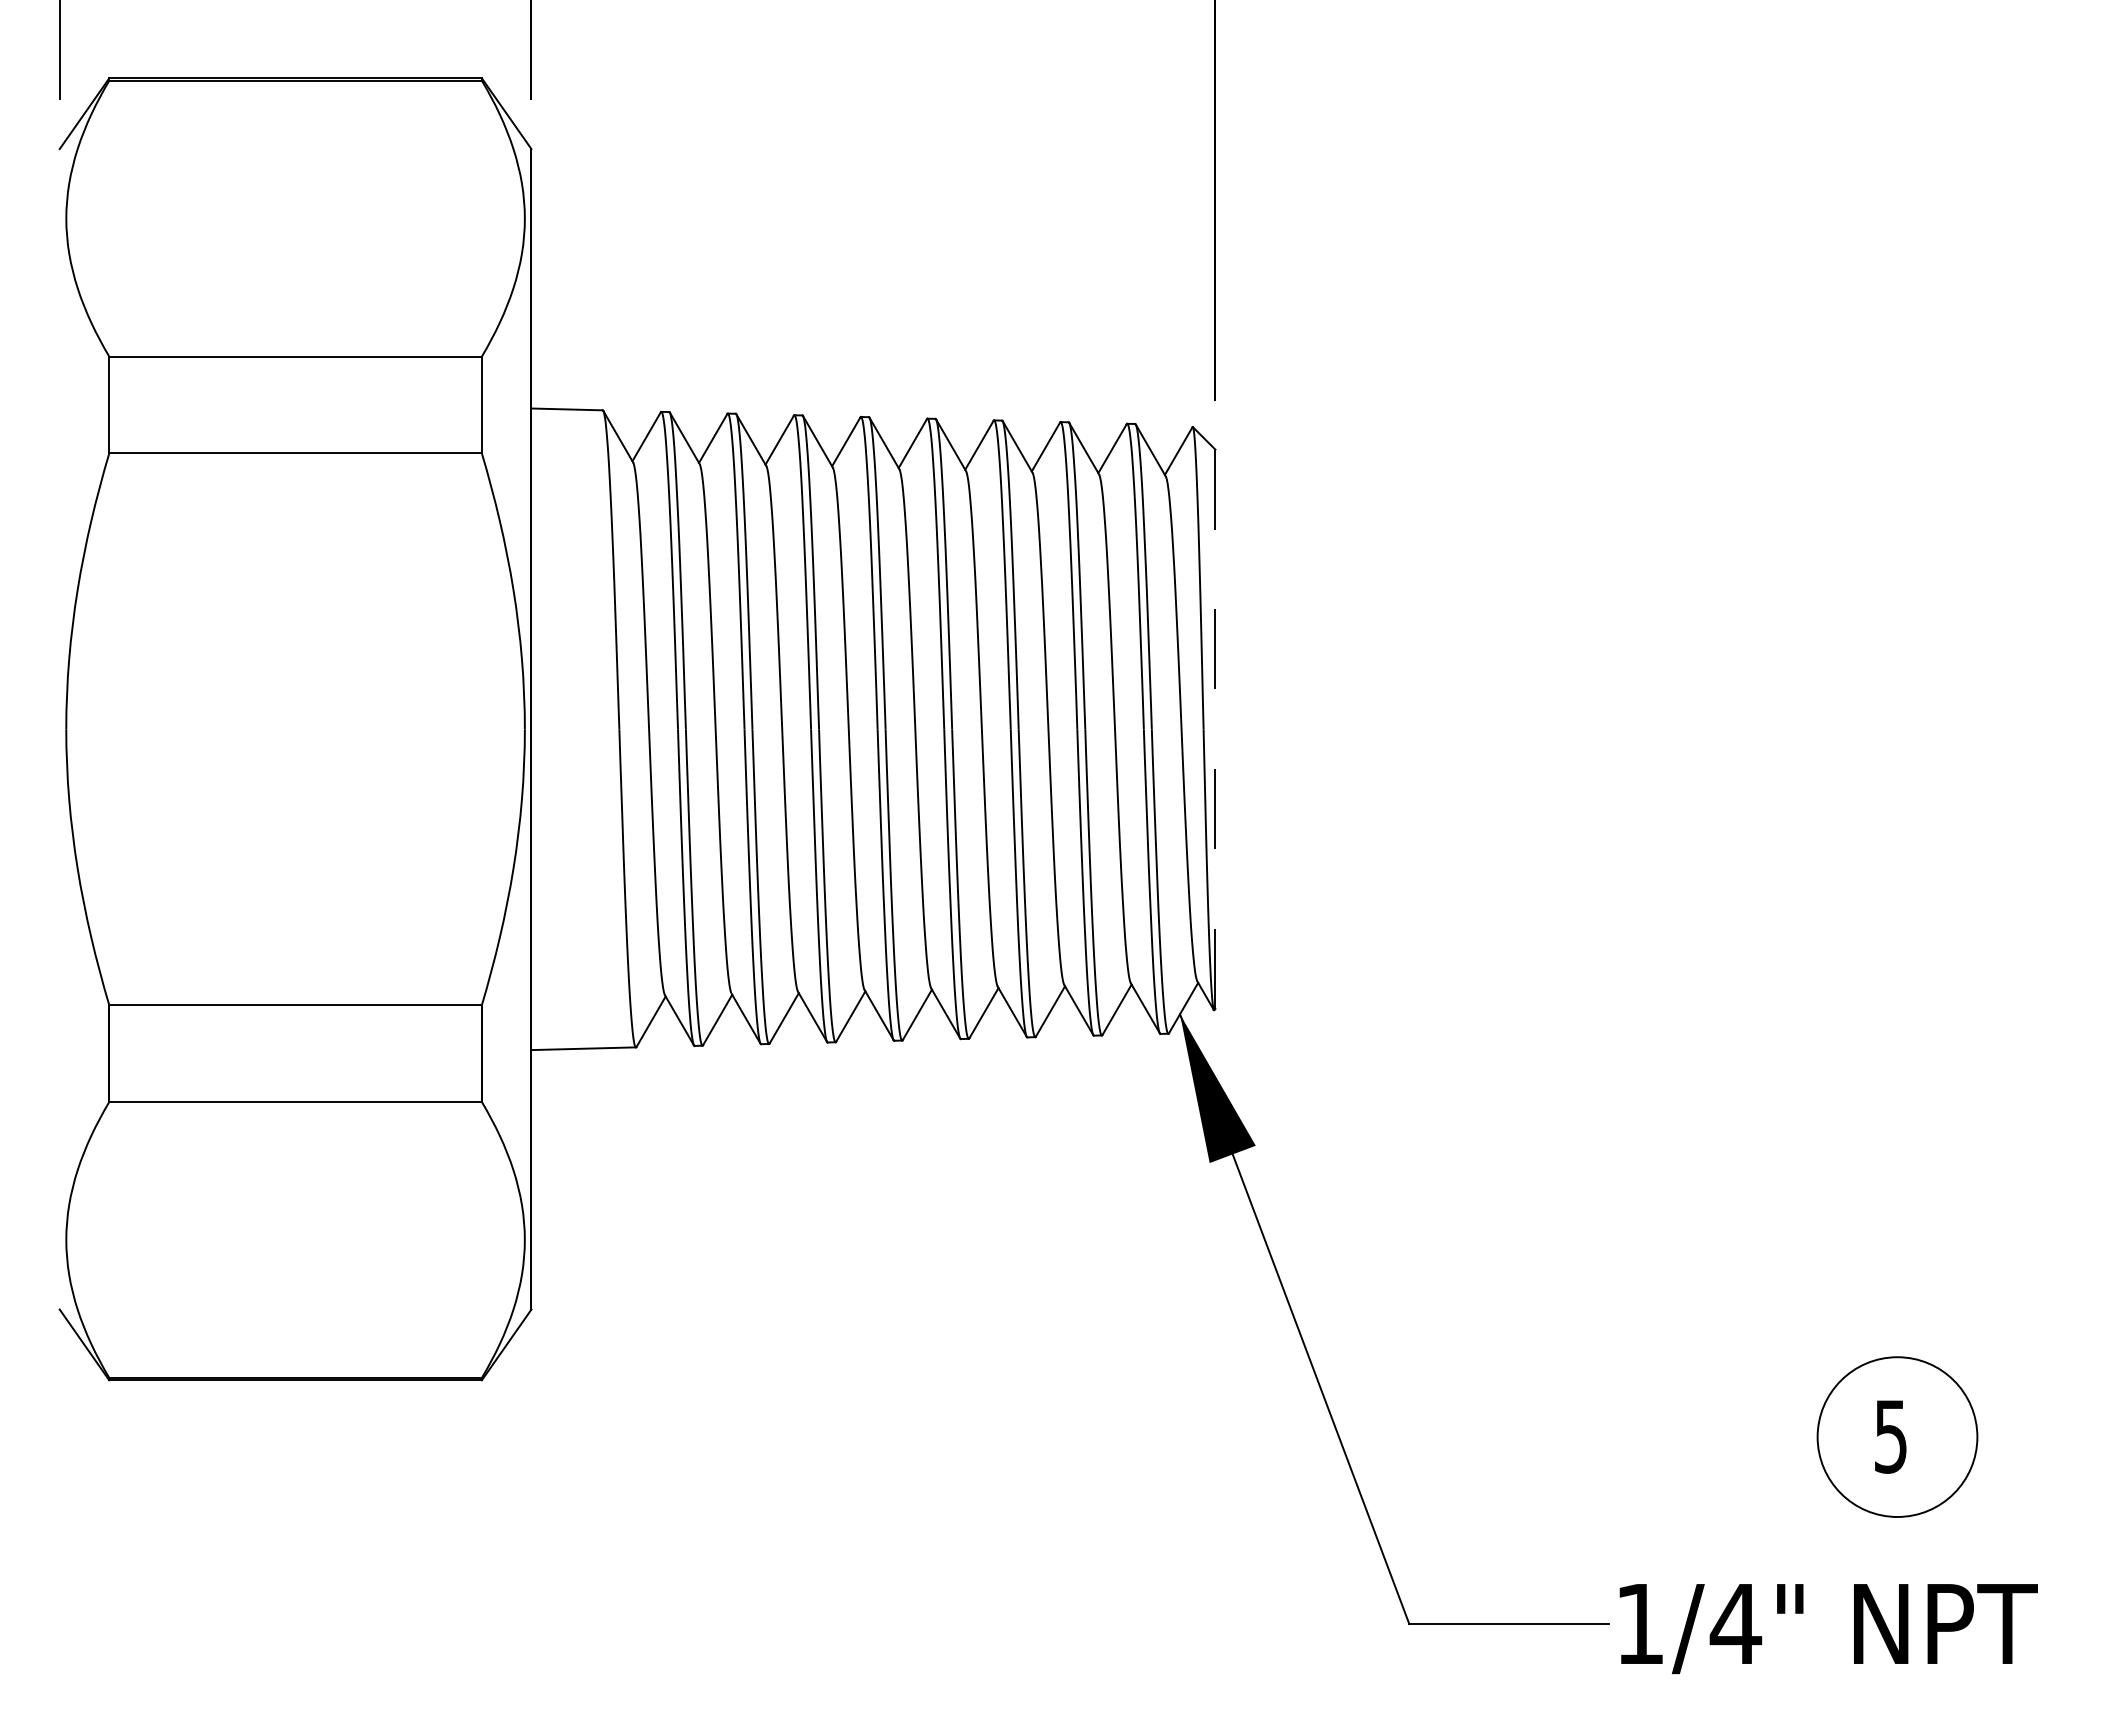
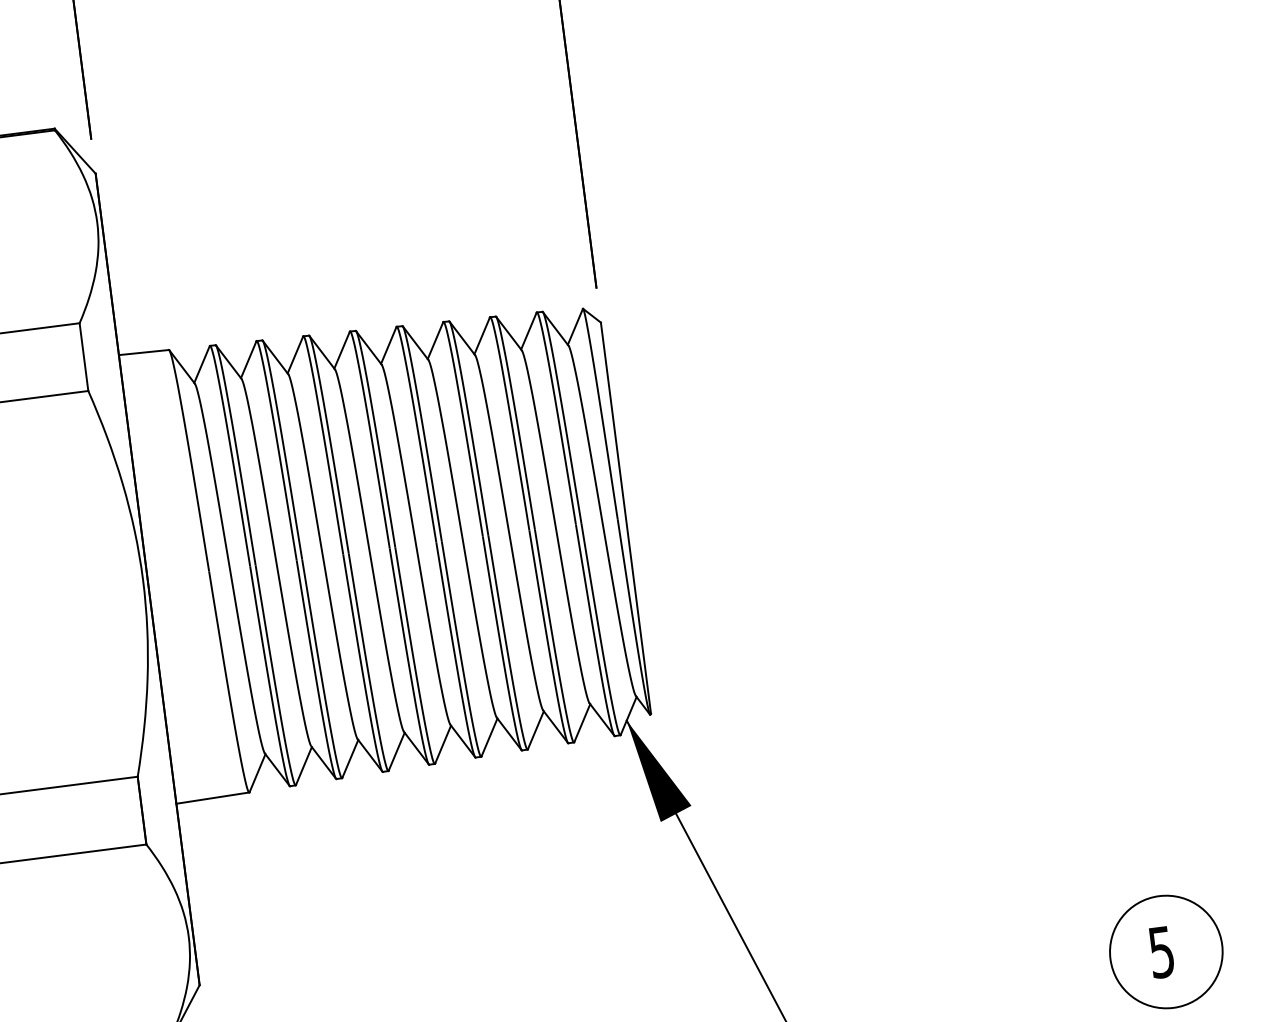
line: (1215, 729) -> (626, 518), dashed -> solid

